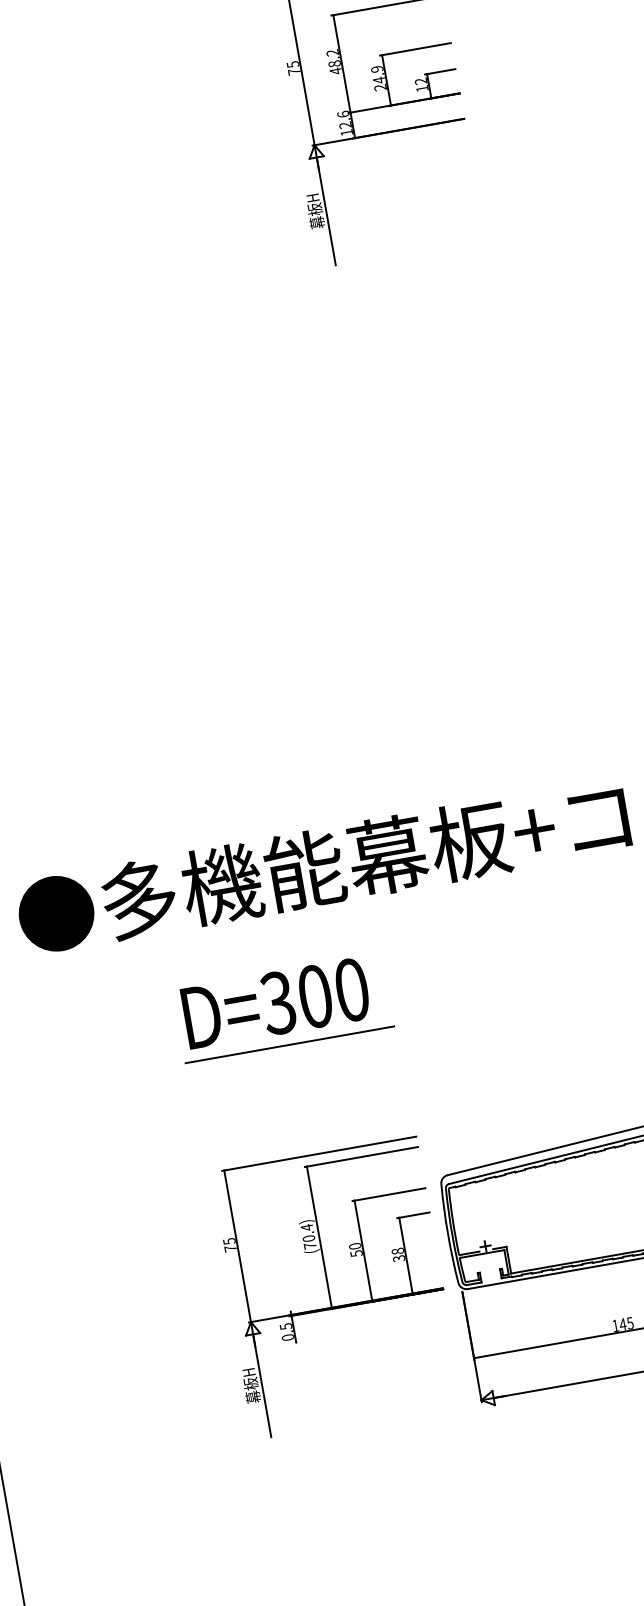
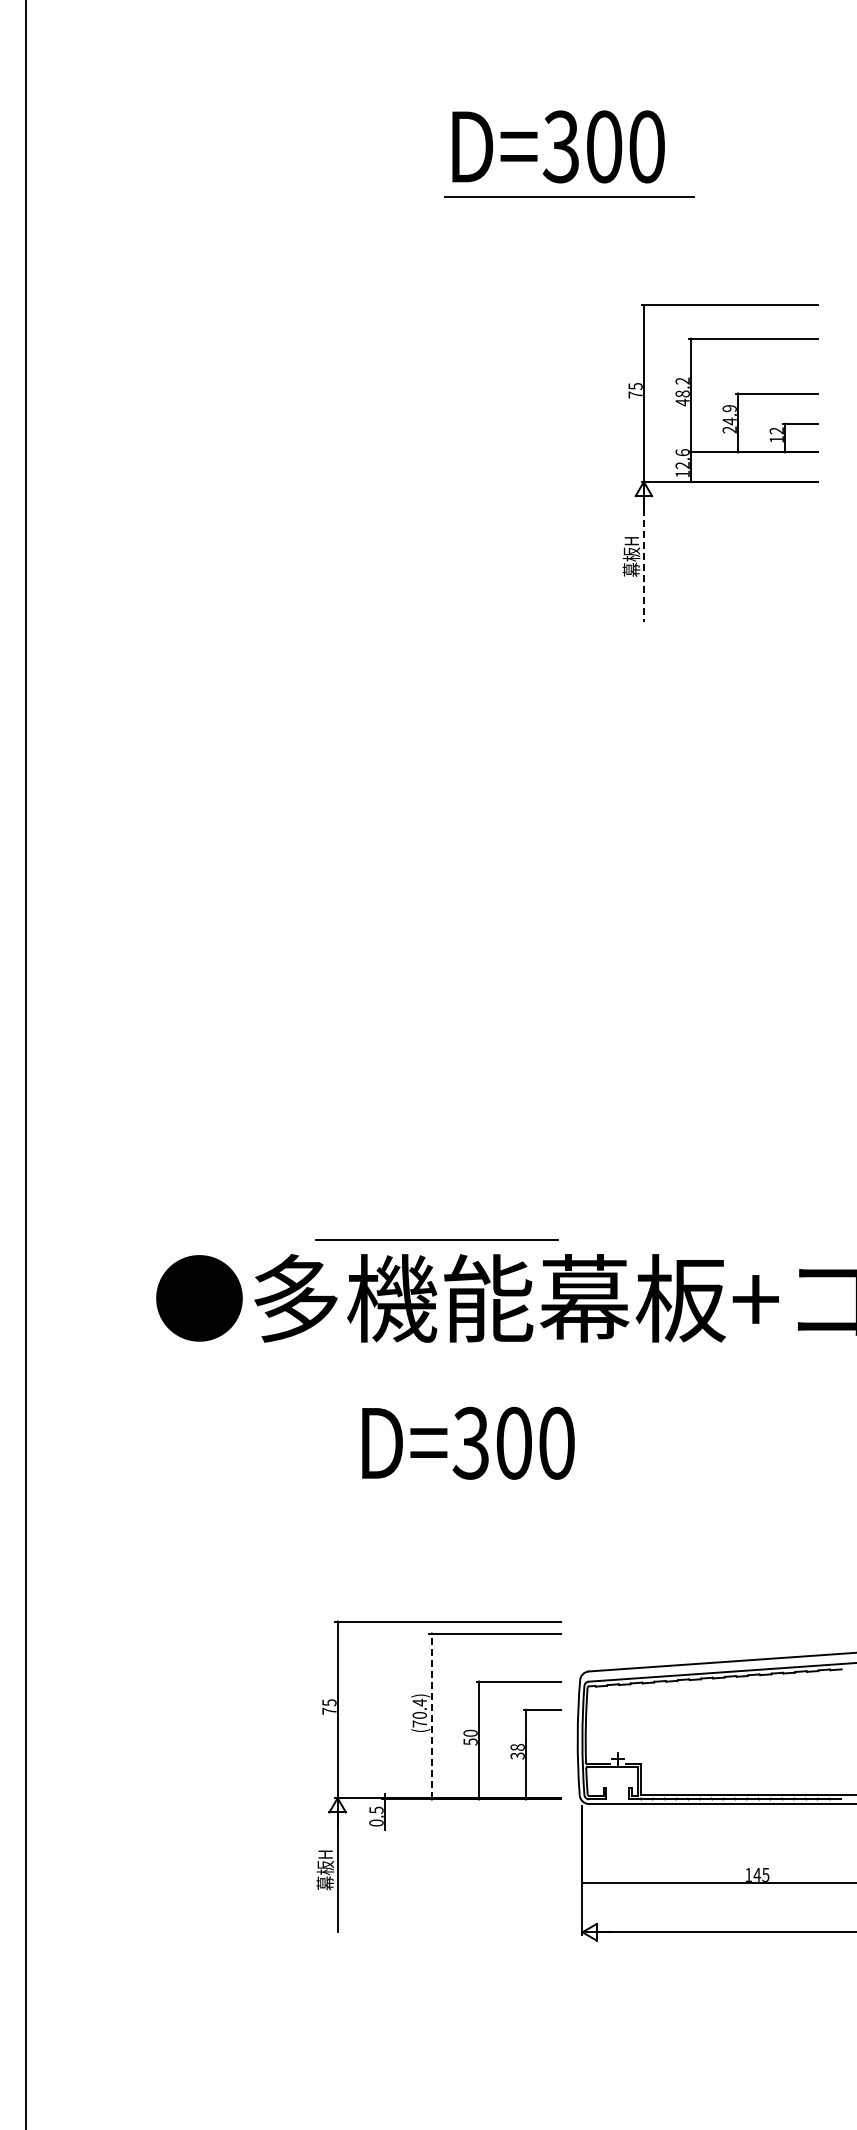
line: (326, 212) -> (643, 560), solid -> dashed
text: (275, 1002) -> (468, 1442), moved
line: (289, 1044) -> (436, 1239), moved
line: (319, 1237) -> (431, 1716), solid -> dashed

